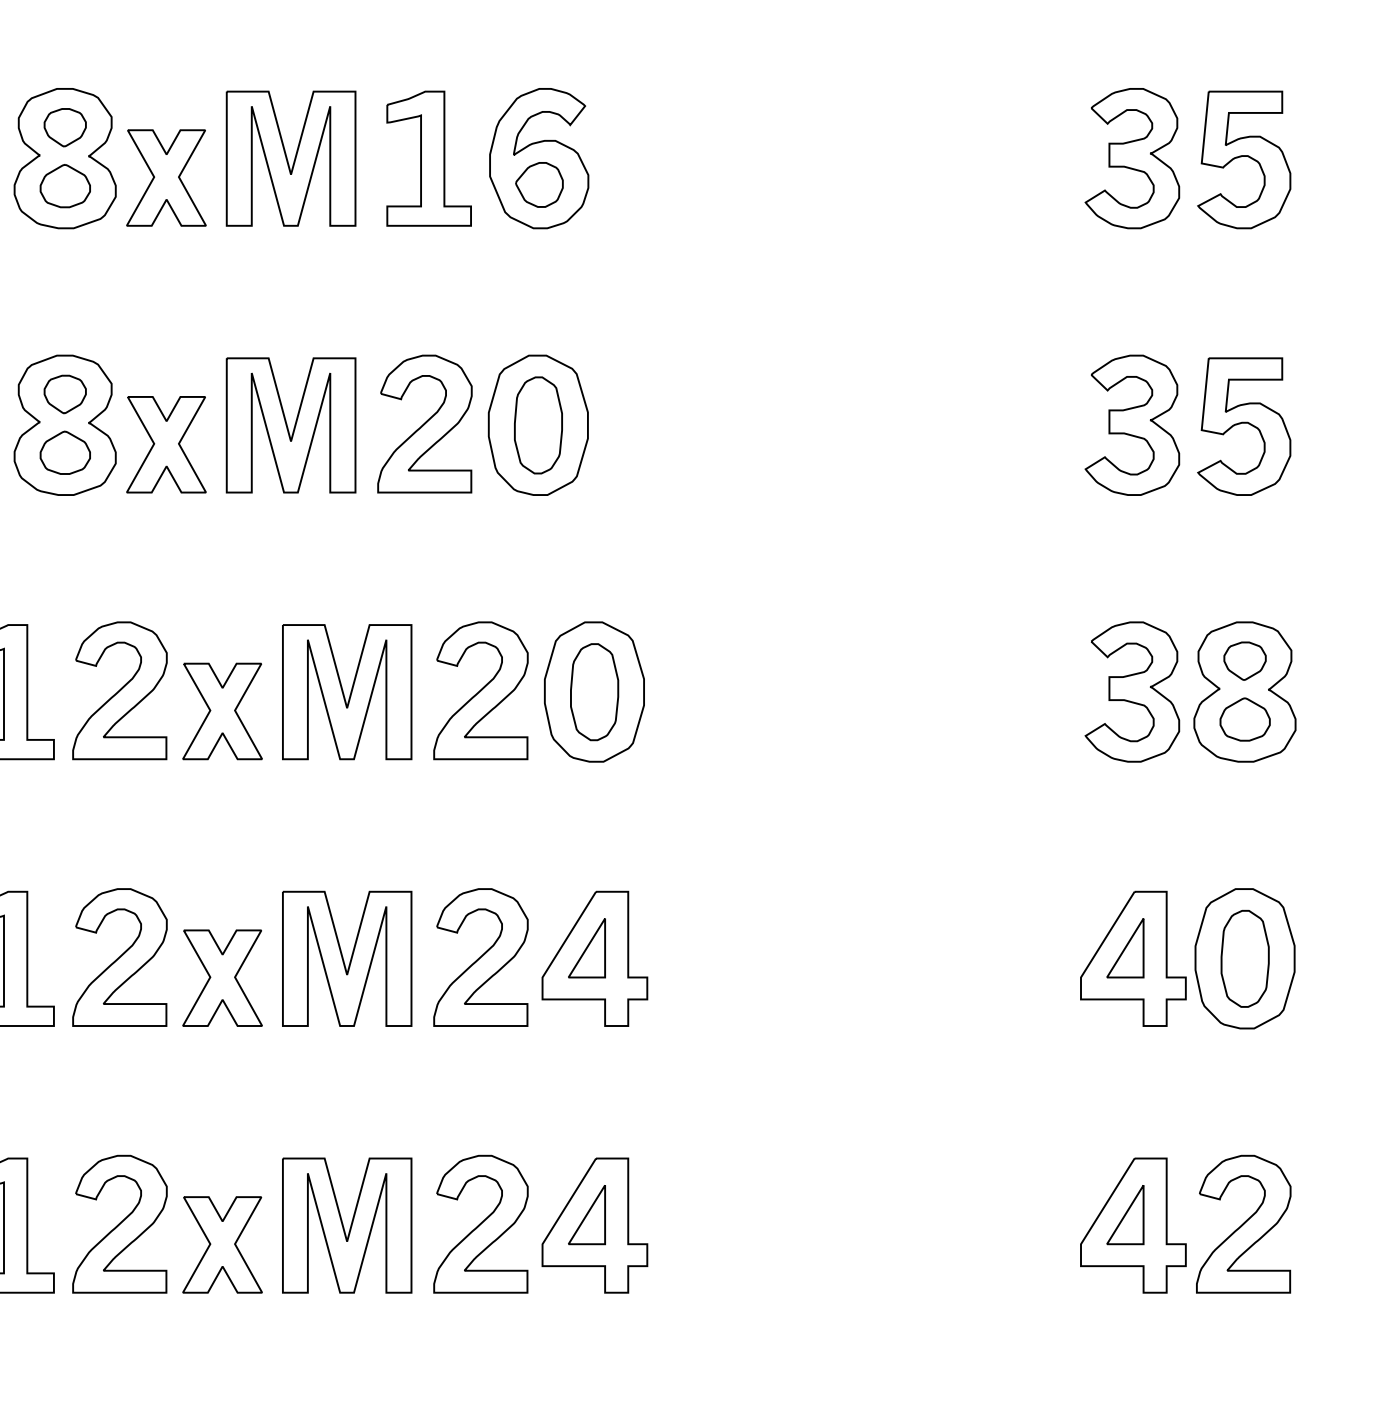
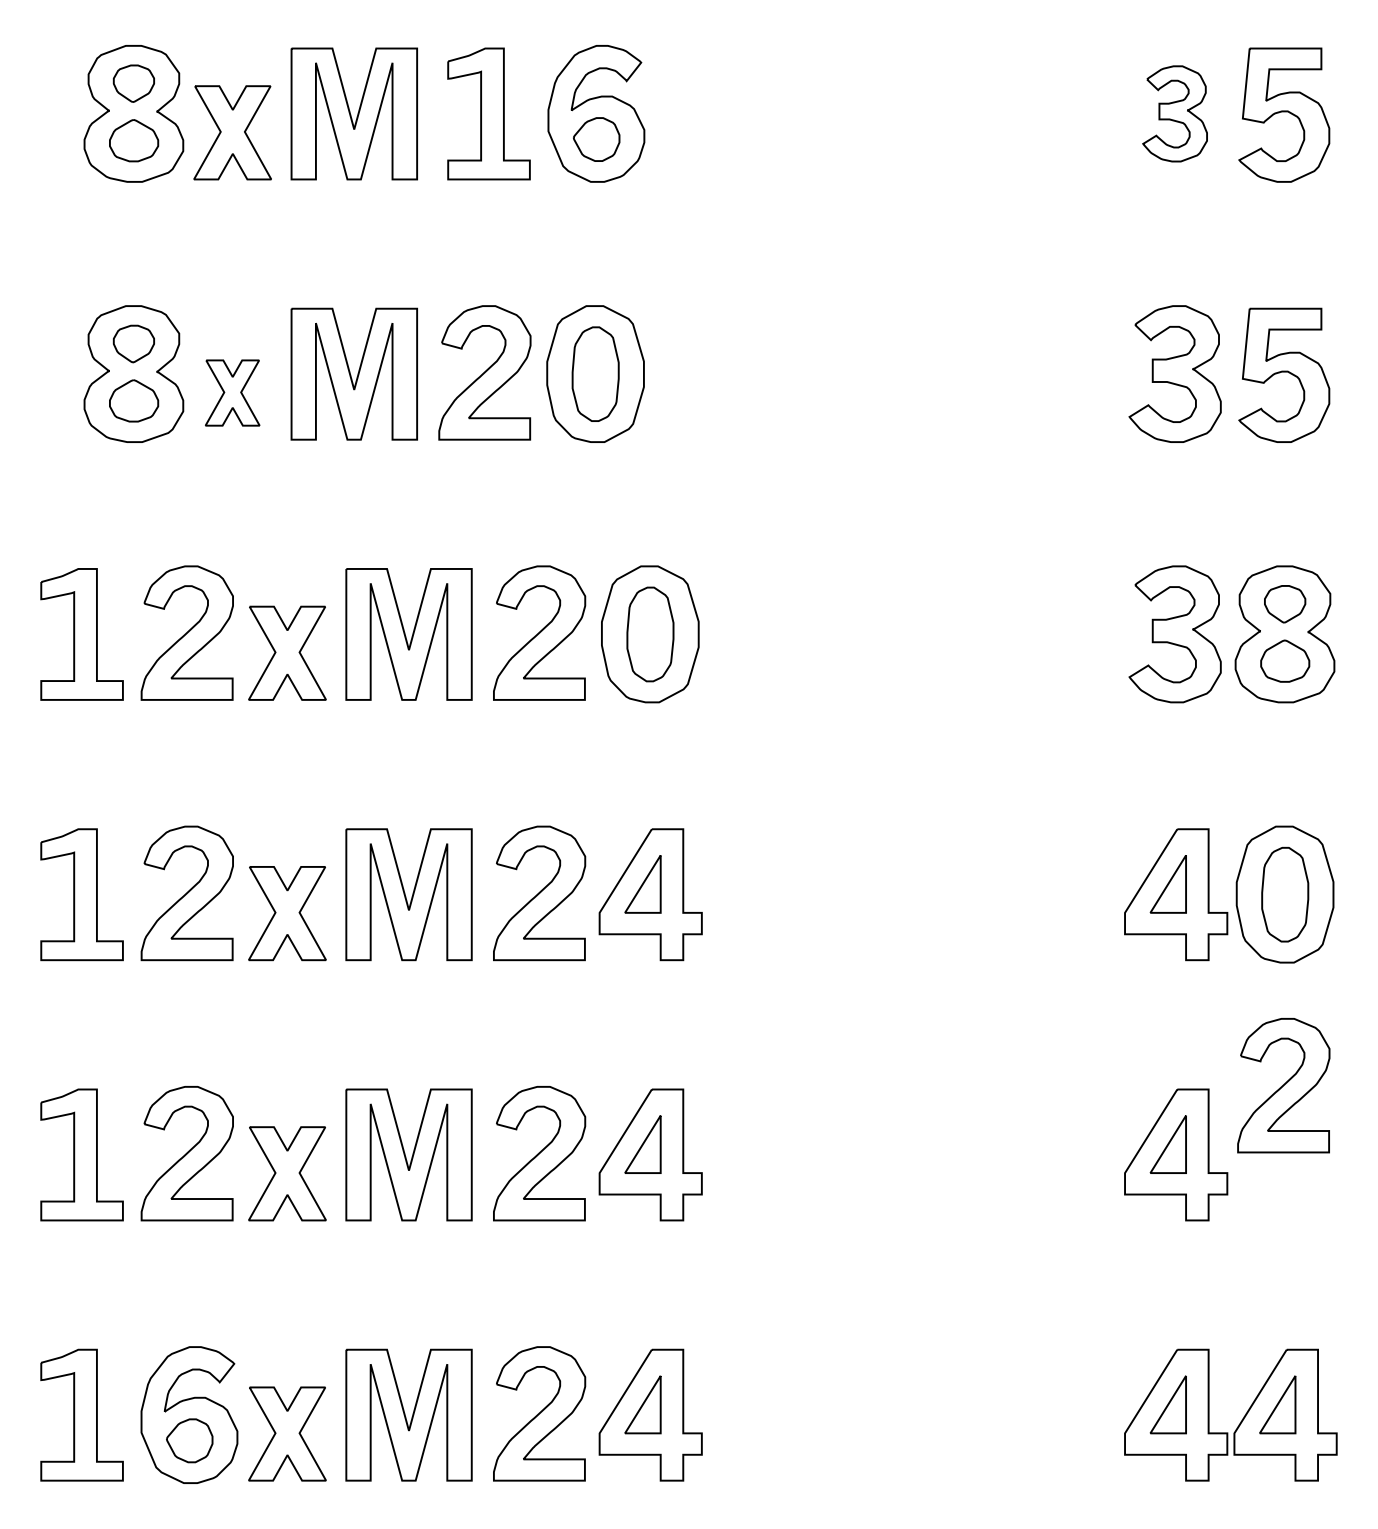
part: (1131, 158) -> (1174, 113), size x0.7
part: (166, 444) -> (232, 392), size x0.7
part: (1243, 1224) -> (1283, 1085), moved

